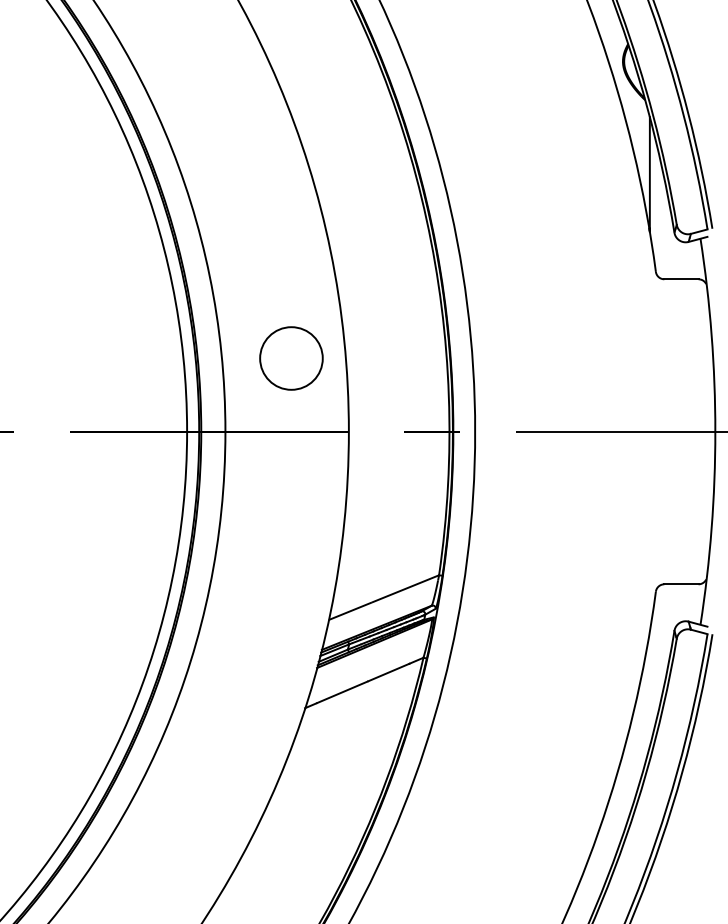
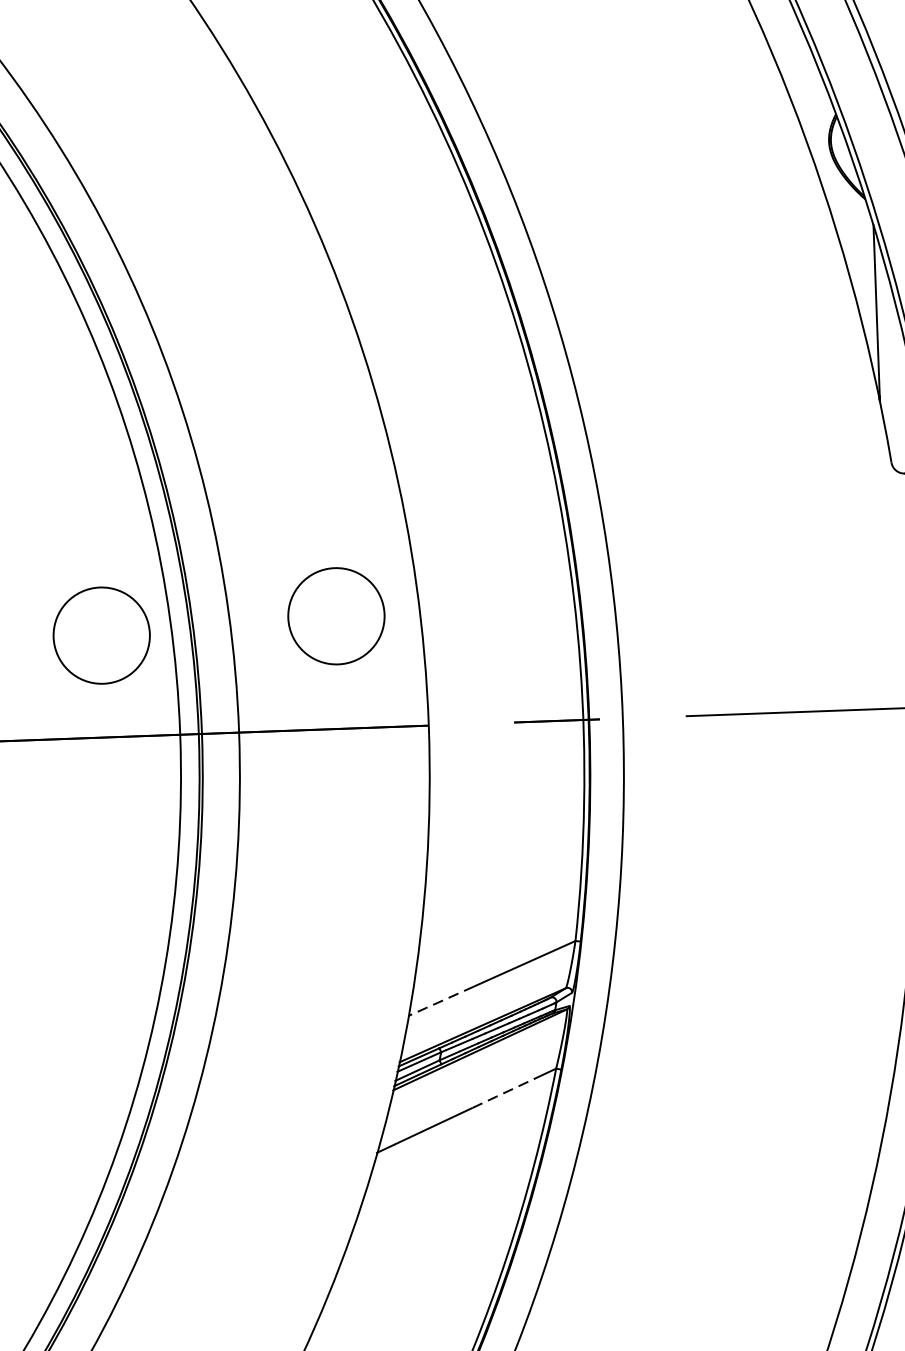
circle: (138, 365) -> (101, 635), added
line: (349, 611) -> (439, 1001), solid -> dashed
line: (389, 672) -> (504, 1093), solid -> dashed

